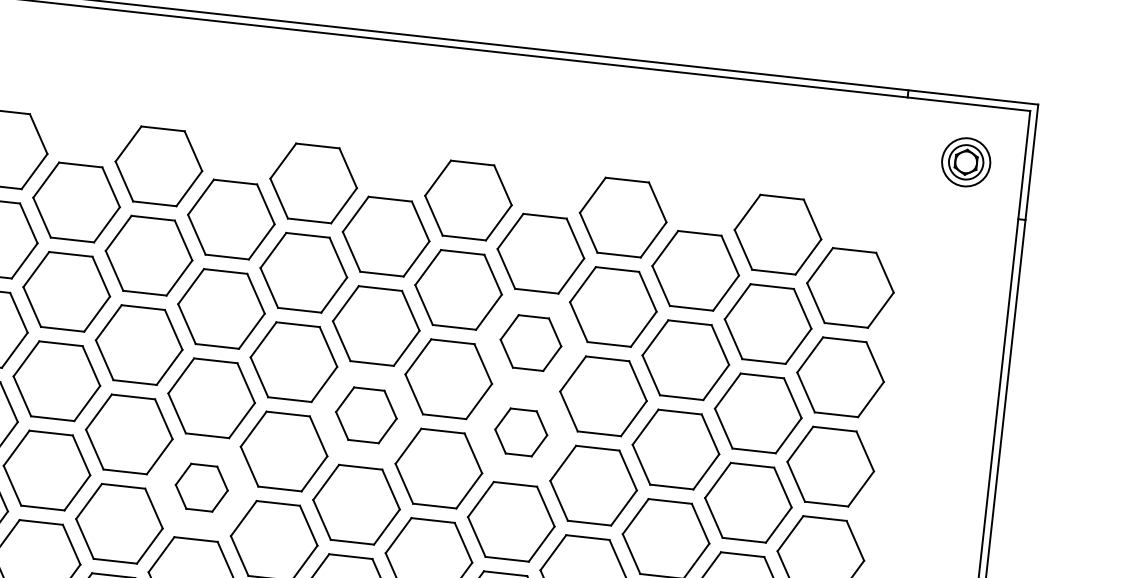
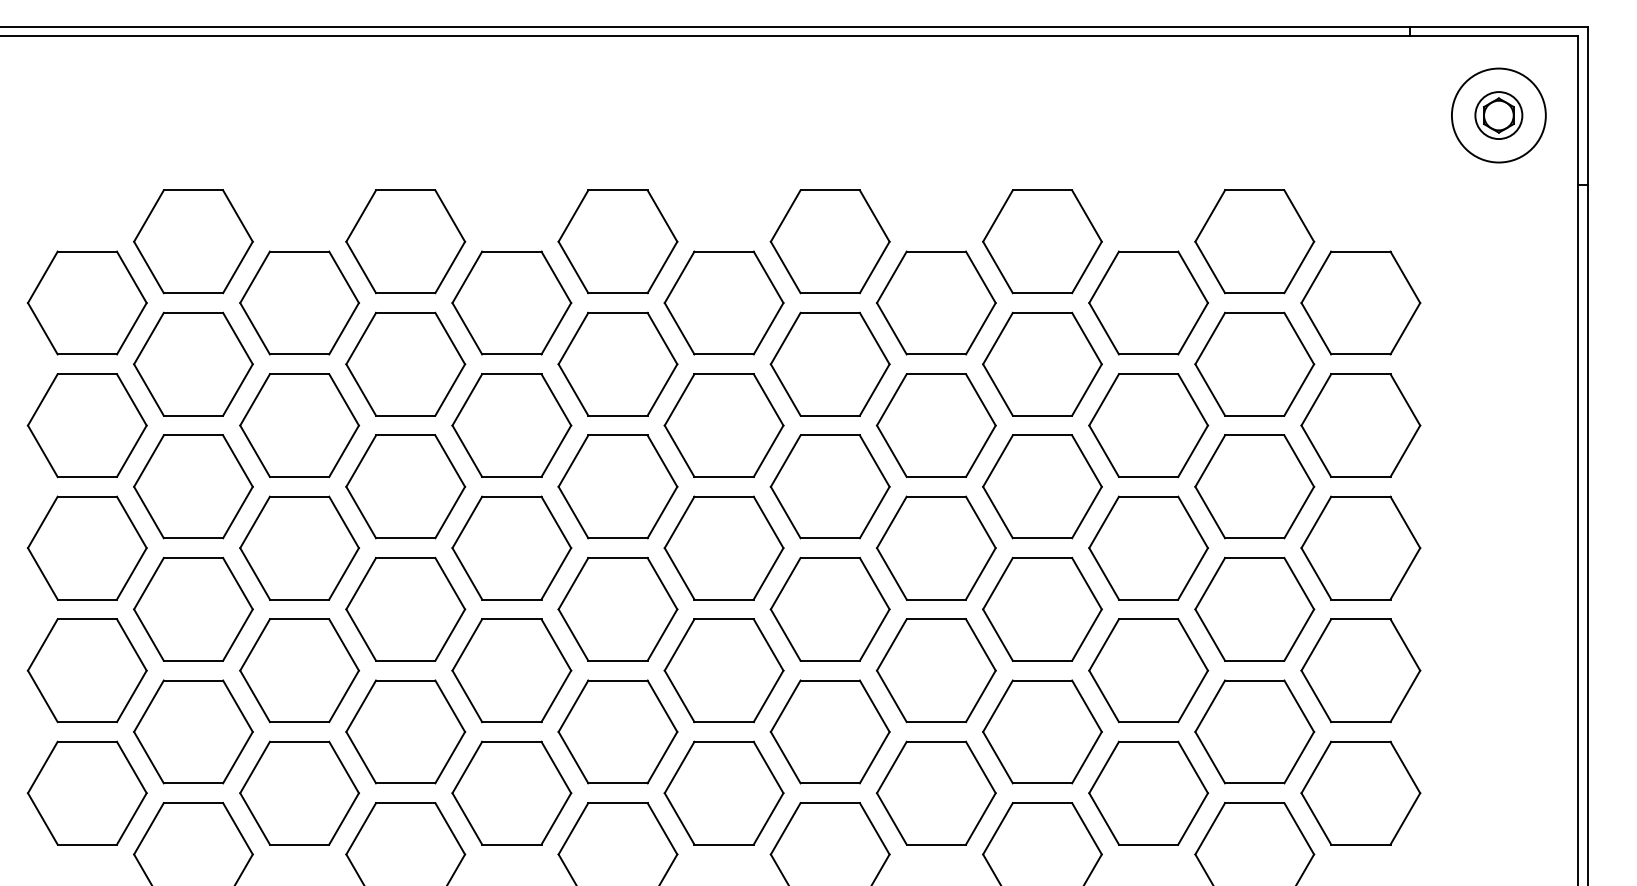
circle: (965, 162) -> (1498, 115), size x1.43
part: (530, 342) -> (935, 425), size x1.43
part: (366, 414) -> (723, 547), size x1.43
part: (521, 432) -> (936, 547), size x1.67
part: (201, 487) -> (511, 670), size x1.67

